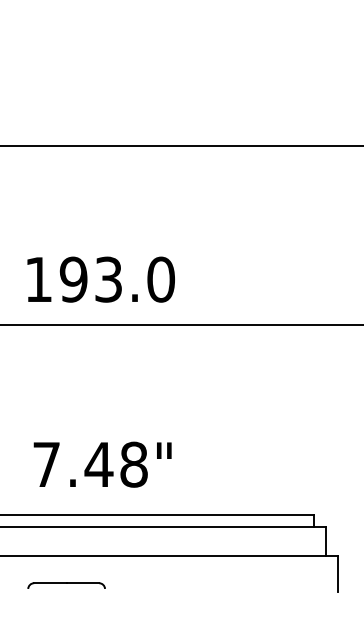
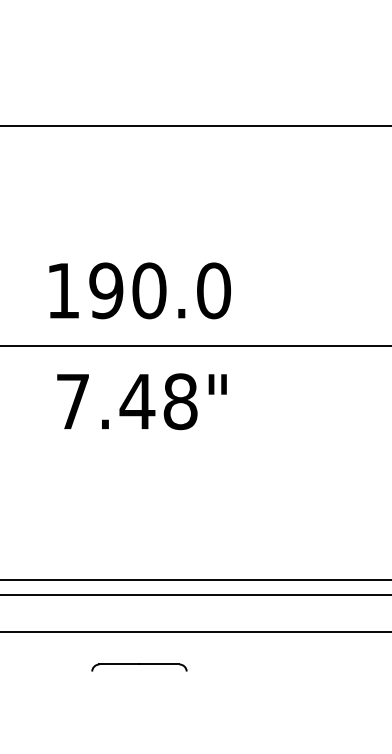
text: (108, 279) -> (149, 290), 193.0 -> 190.0
text: (102, 464) -> (141, 401), moved
part: (66, 585) -> (139, 667), moved

